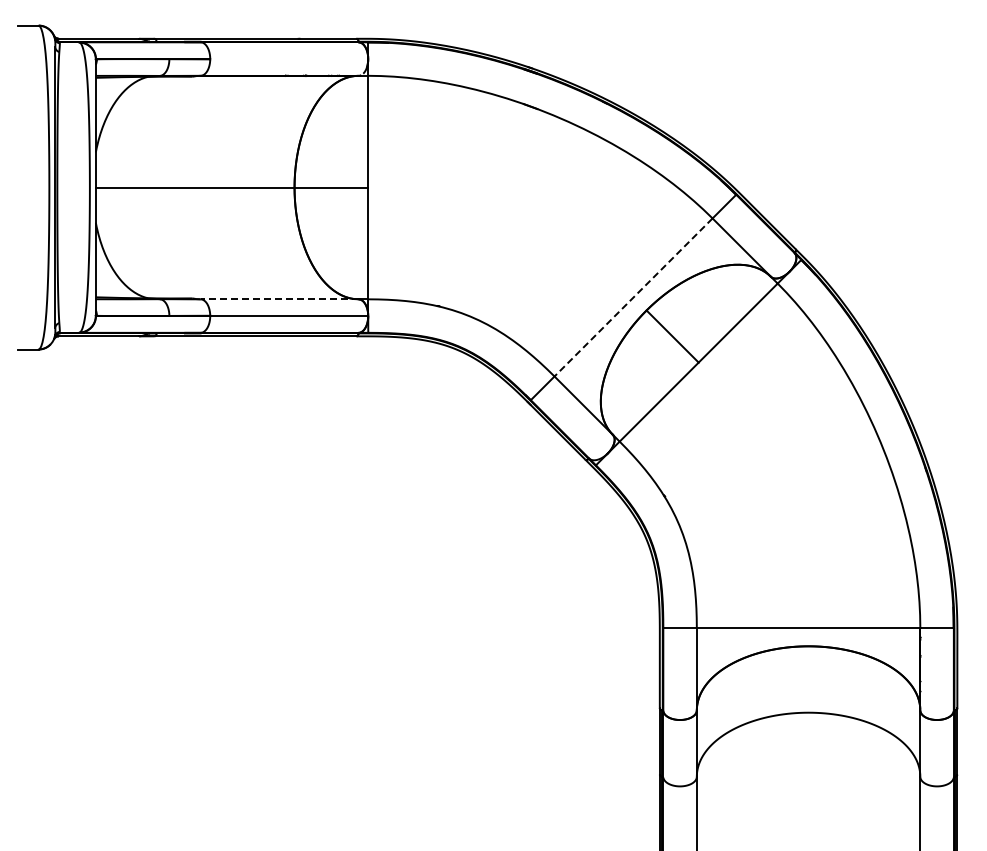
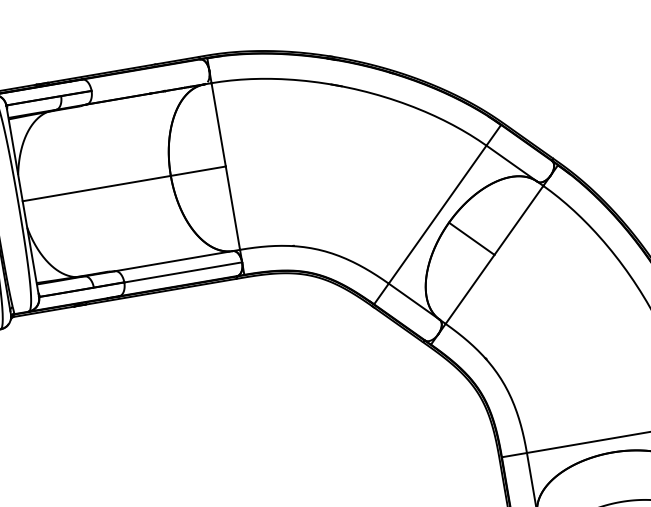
line: (633, 297) -> (437, 214), dashed -> solid
line: (279, 299) -> (173, 261), dashed -> solid

